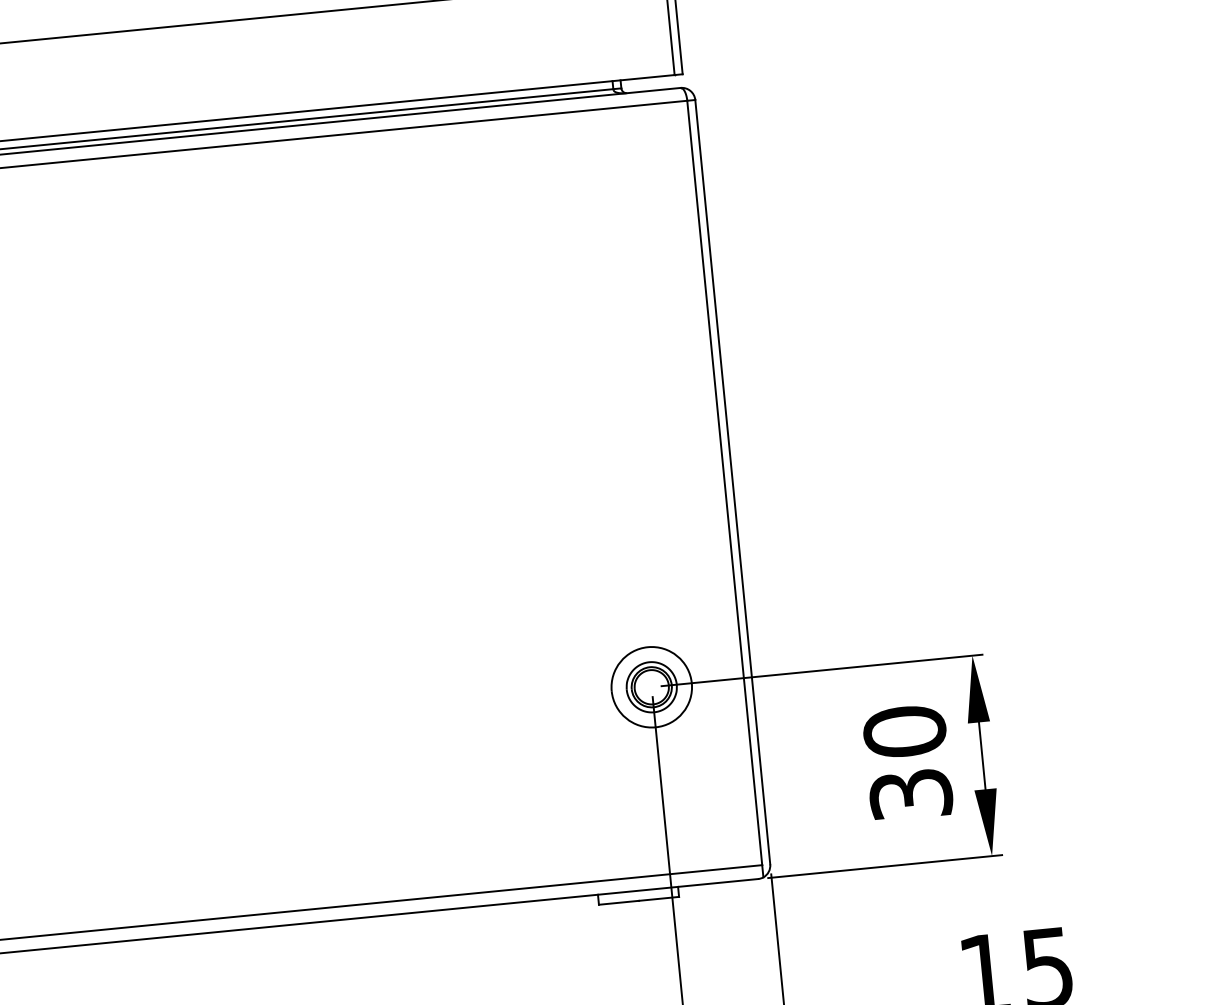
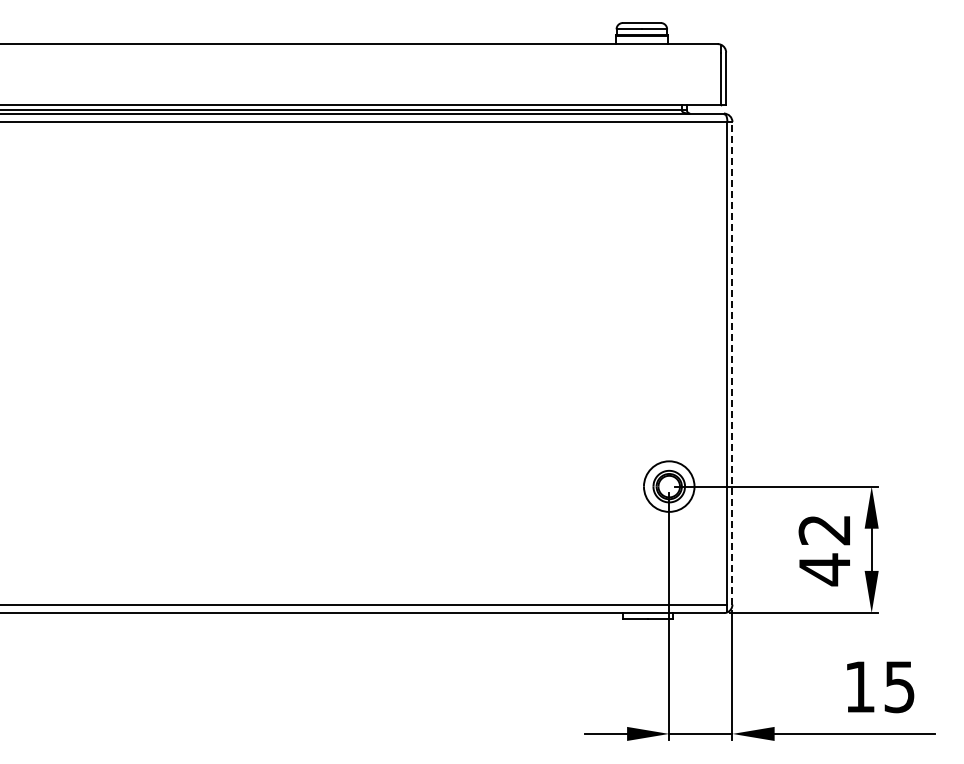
line: (732, 480) -> (732, 362), solid -> dashed
text: (907, 764) -> (824, 550), 30 -> 42

